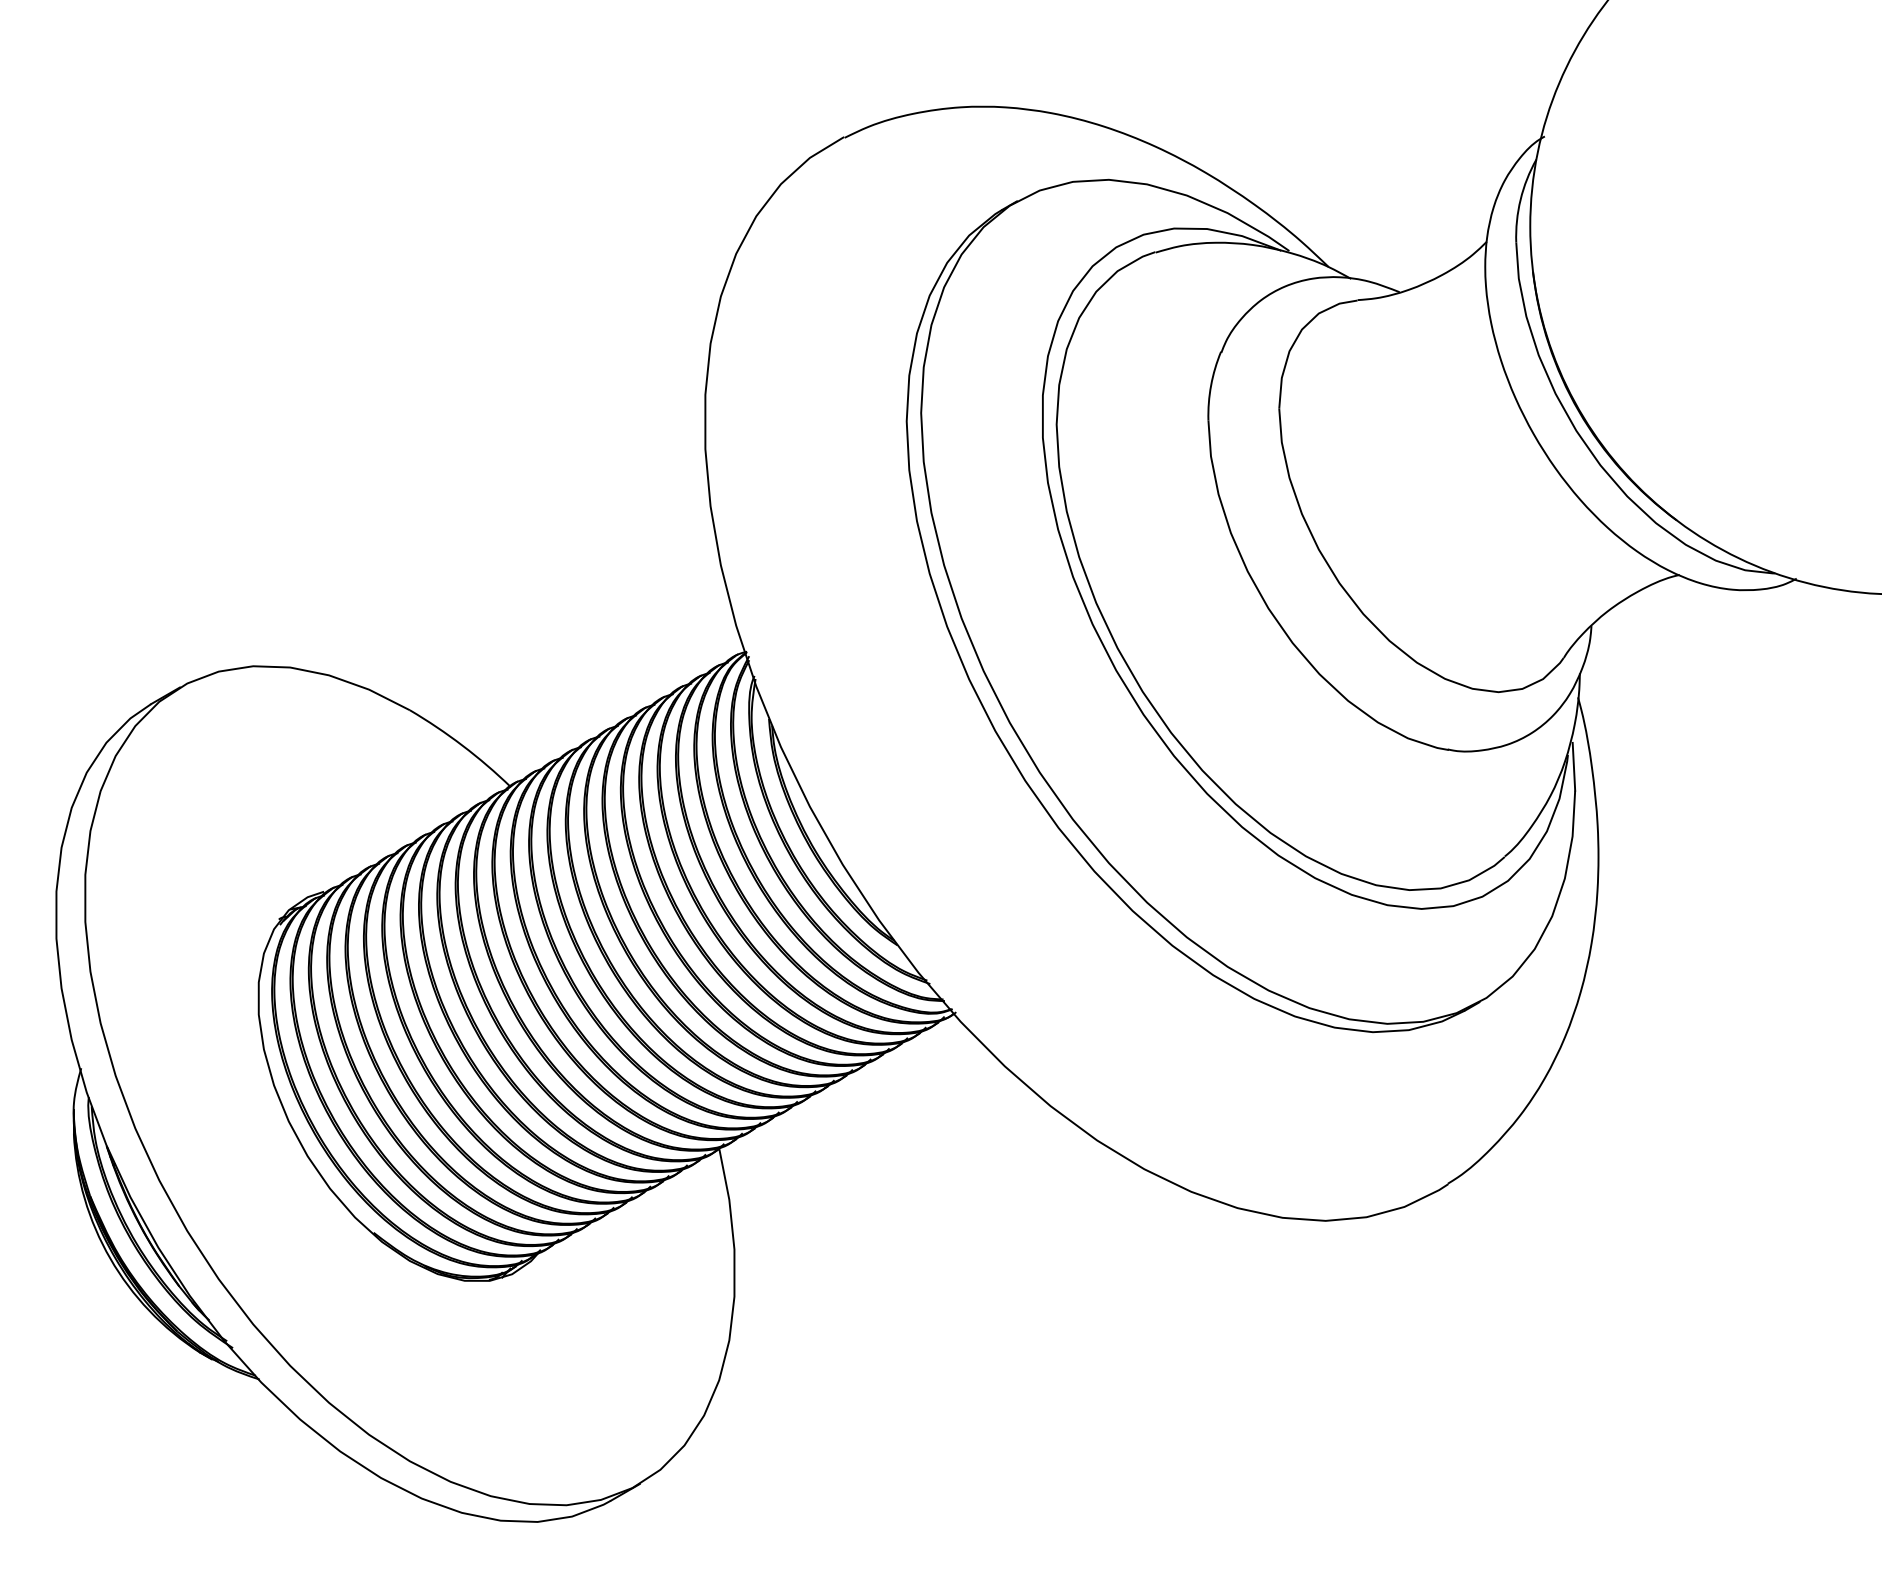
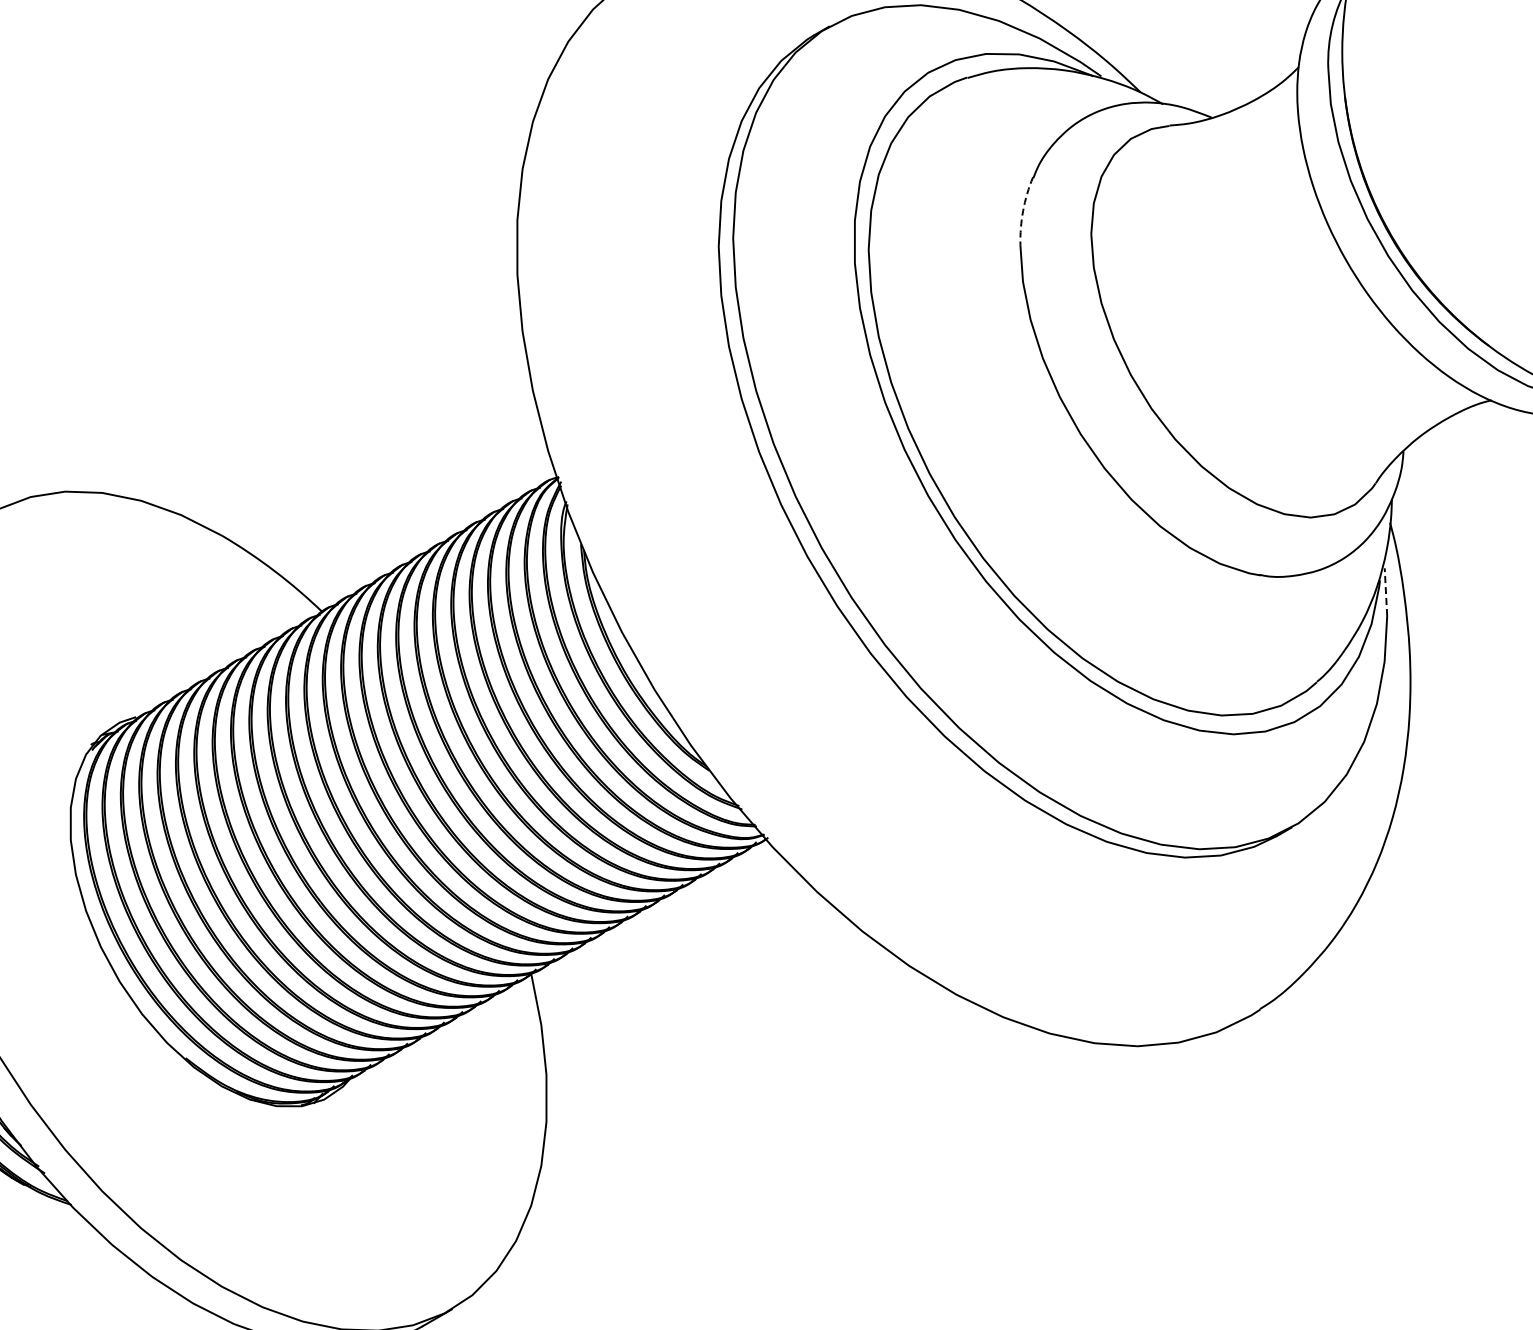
arc: (1211, 385) -> (1023, 210), solid -> dashed
line: (1573, 766) -> (1385, 591), solid -> dashed

